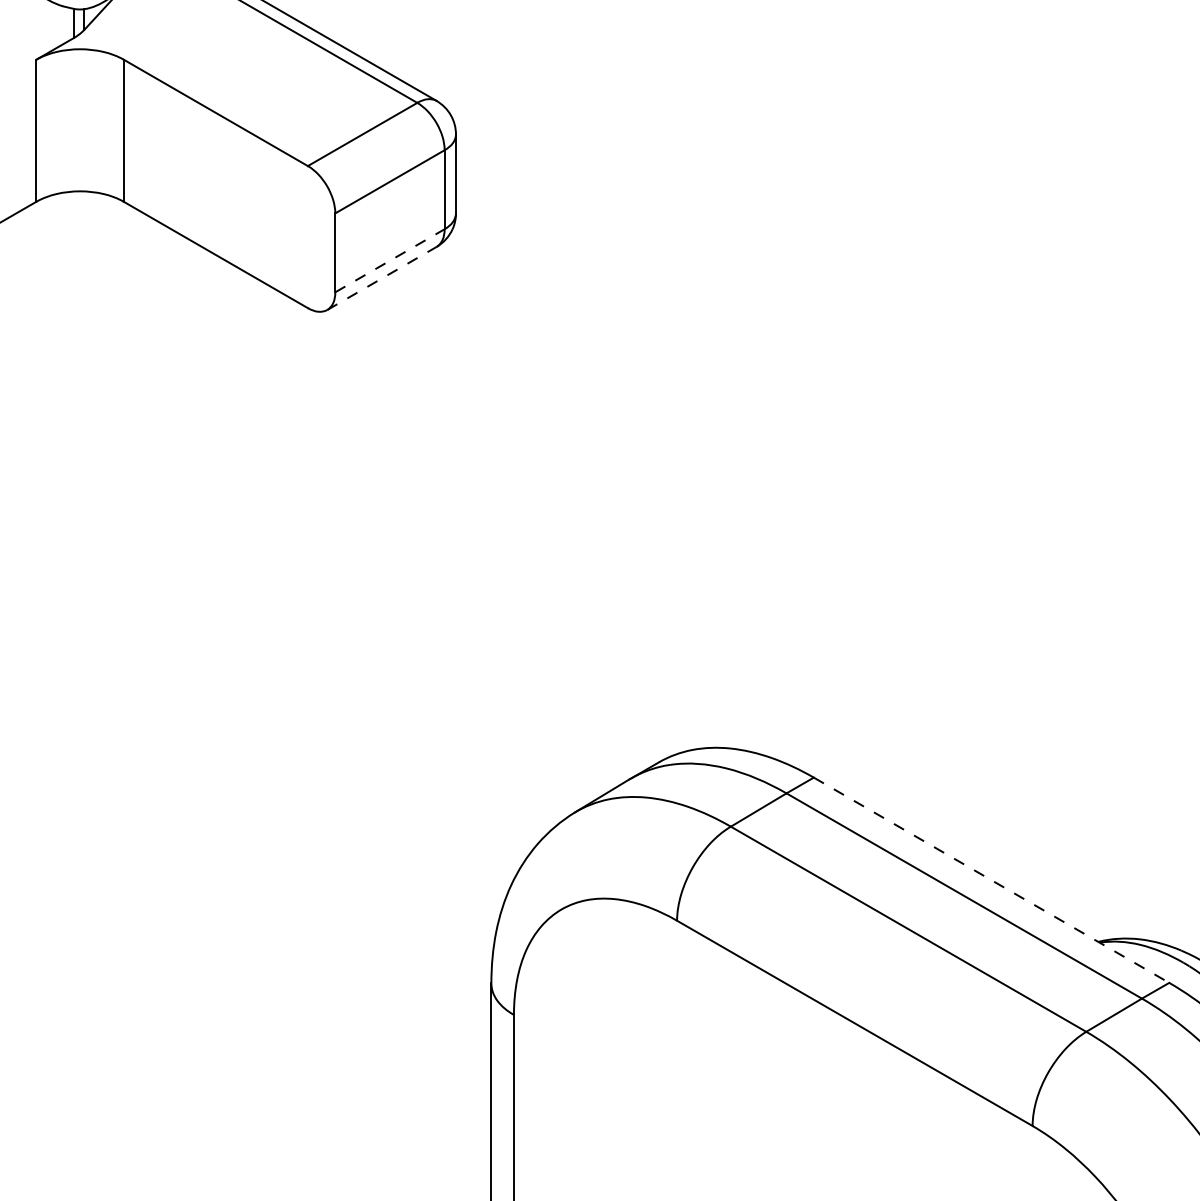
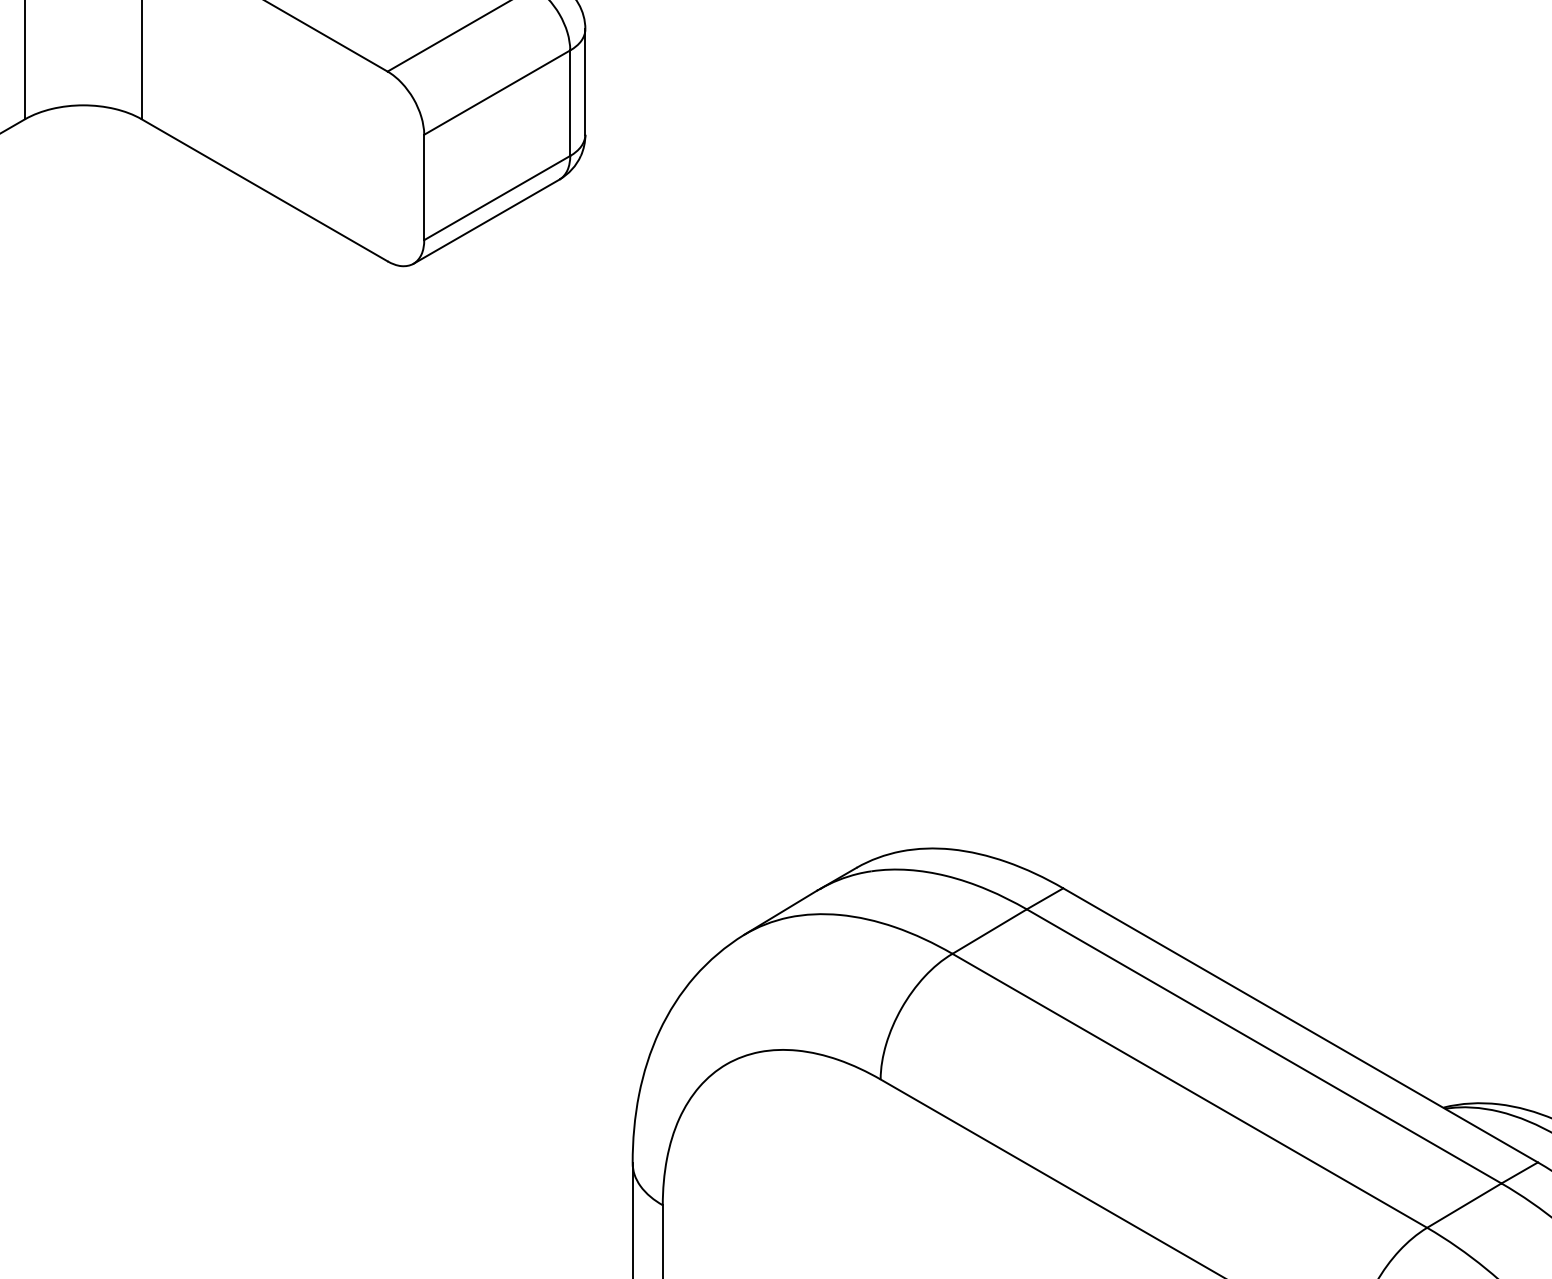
line: (390, 260) -> (497, 197), dashed -> solid
line: (382, 278) -> (487, 221), dashed -> solid
line: (991, 880) -> (1300, 1025), dashed -> solid

